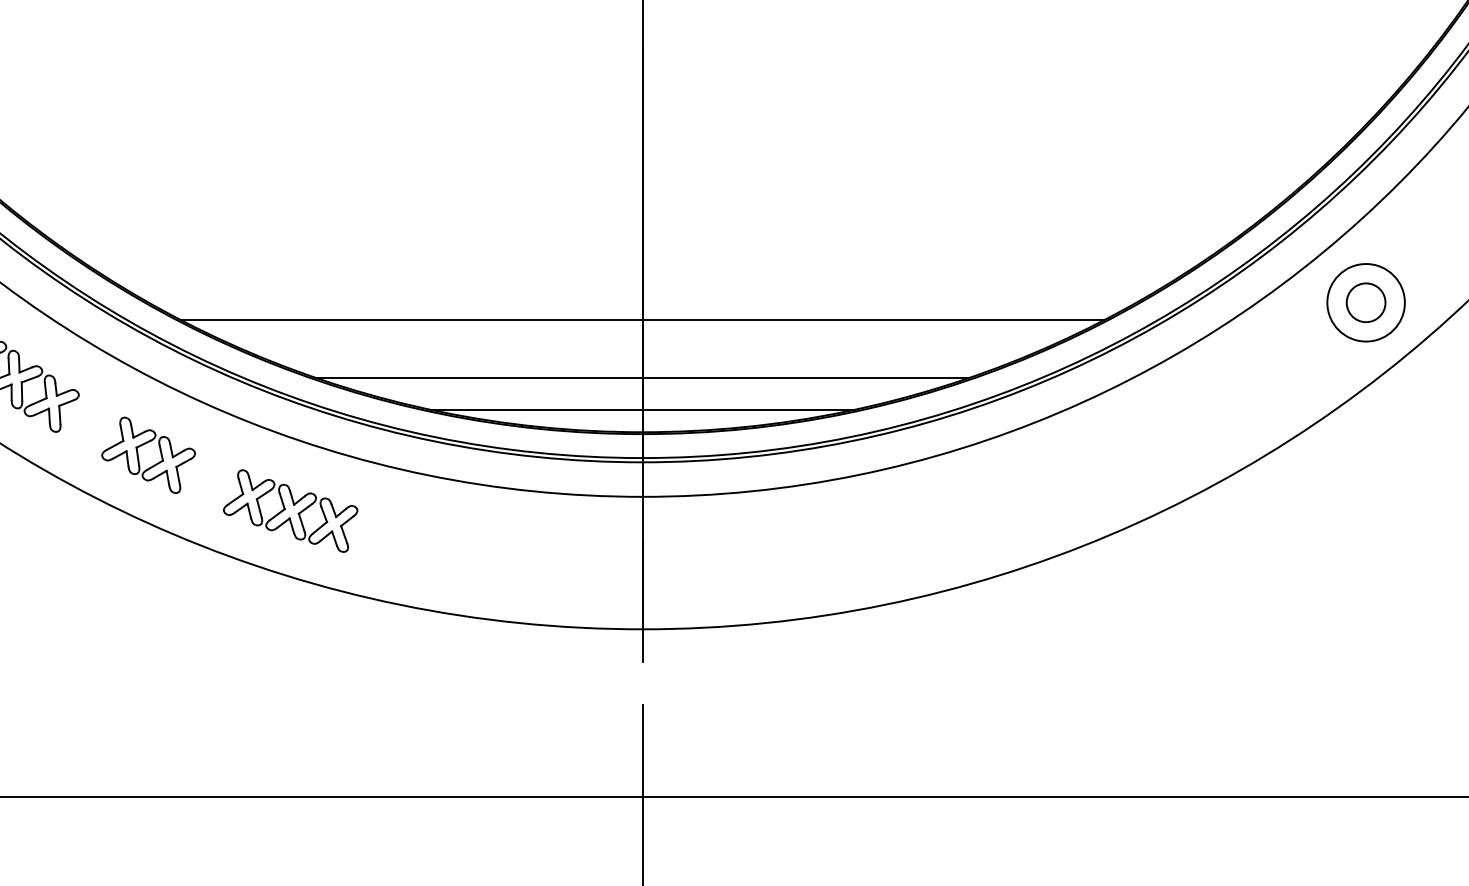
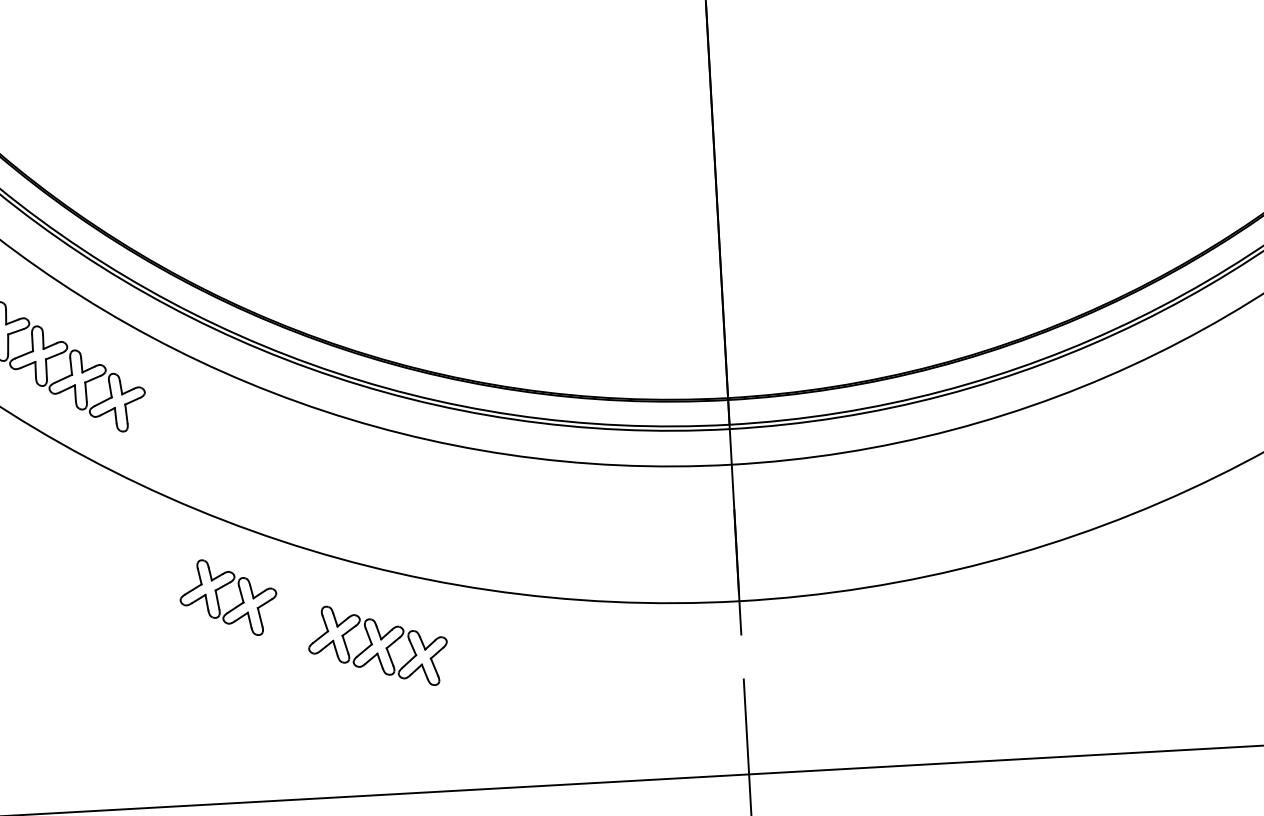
line: (642, 320) -> (721, 282), removed
line: (642, 377) -> (724, 341), removed
line: (642, 409) -> (726, 374), removed
part: (138, 454) -> (217, 597), moved
part: (290, 510) -> (377, 645), moved

